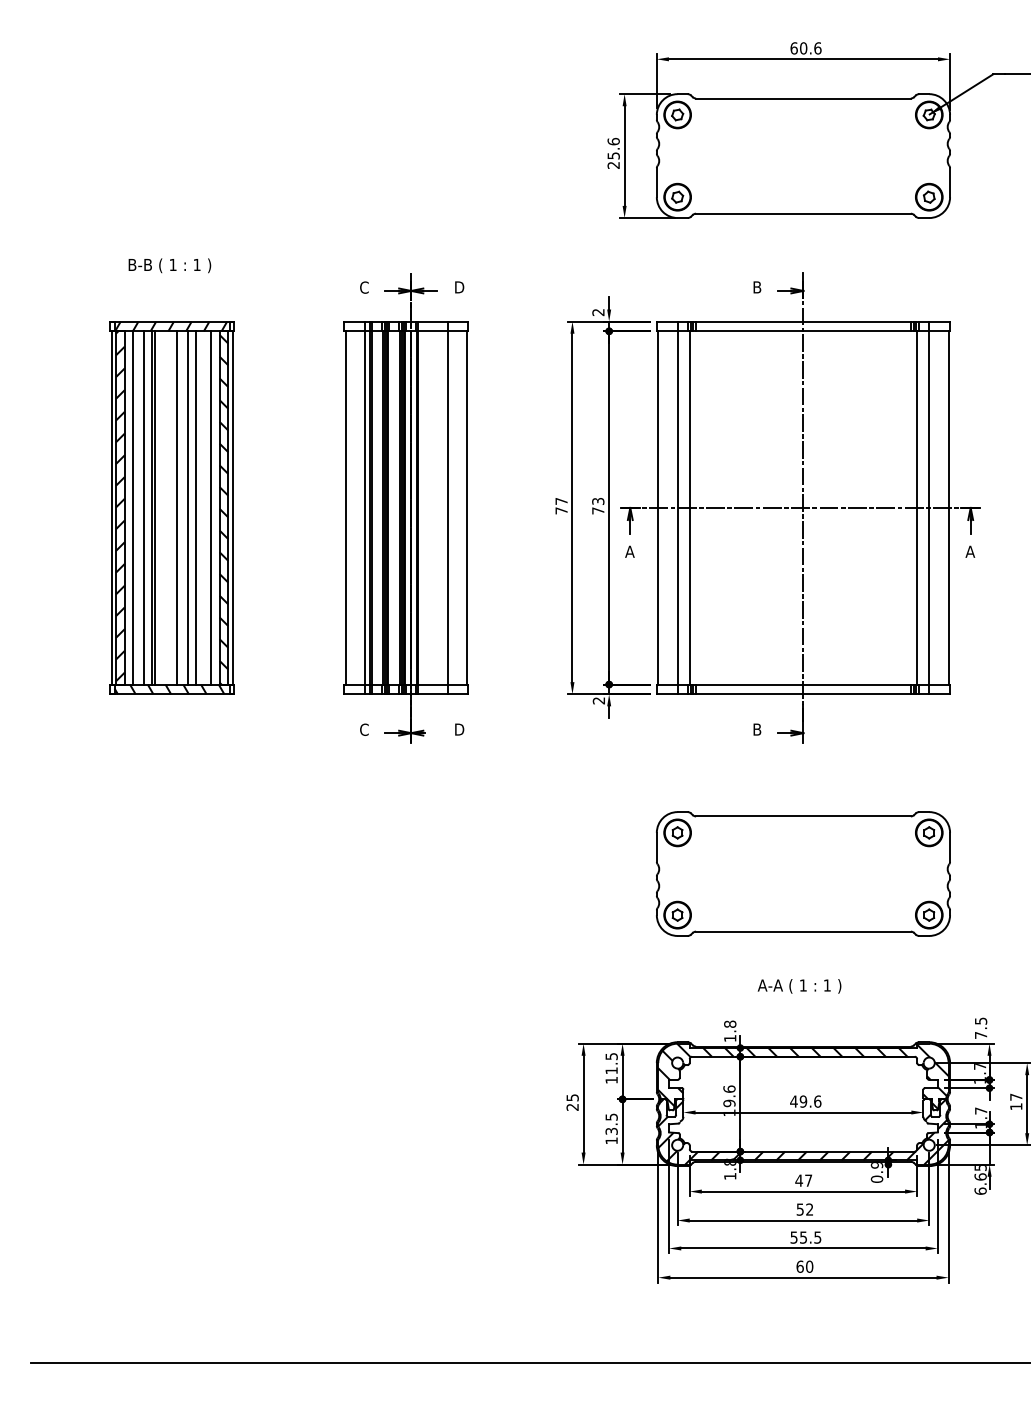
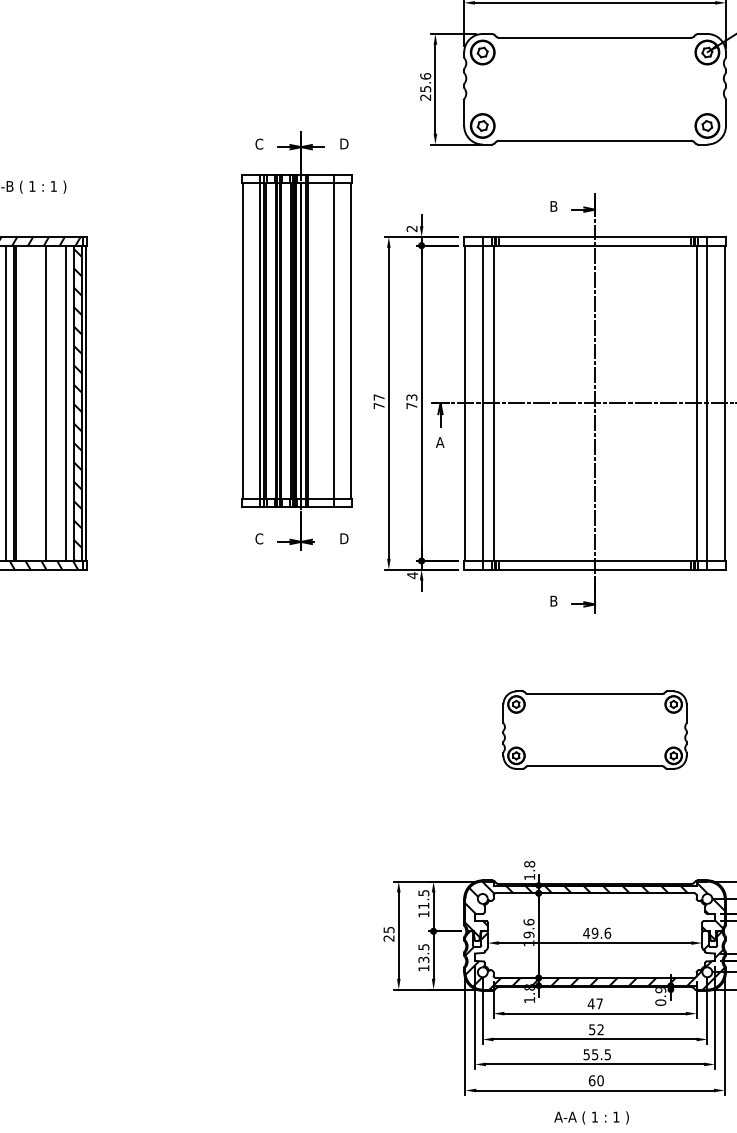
line: (177, 507) -> (36, 402), removed
line: (196, 507) -> (53, 402), removed
part: (405, 508) -> (296, 341), moved
text: (598, 700) -> (412, 575), 2 -> 4
part: (803, 873) -> (595, 729), size x0.7
text: (799, 986) -> (591, 1118), moved

